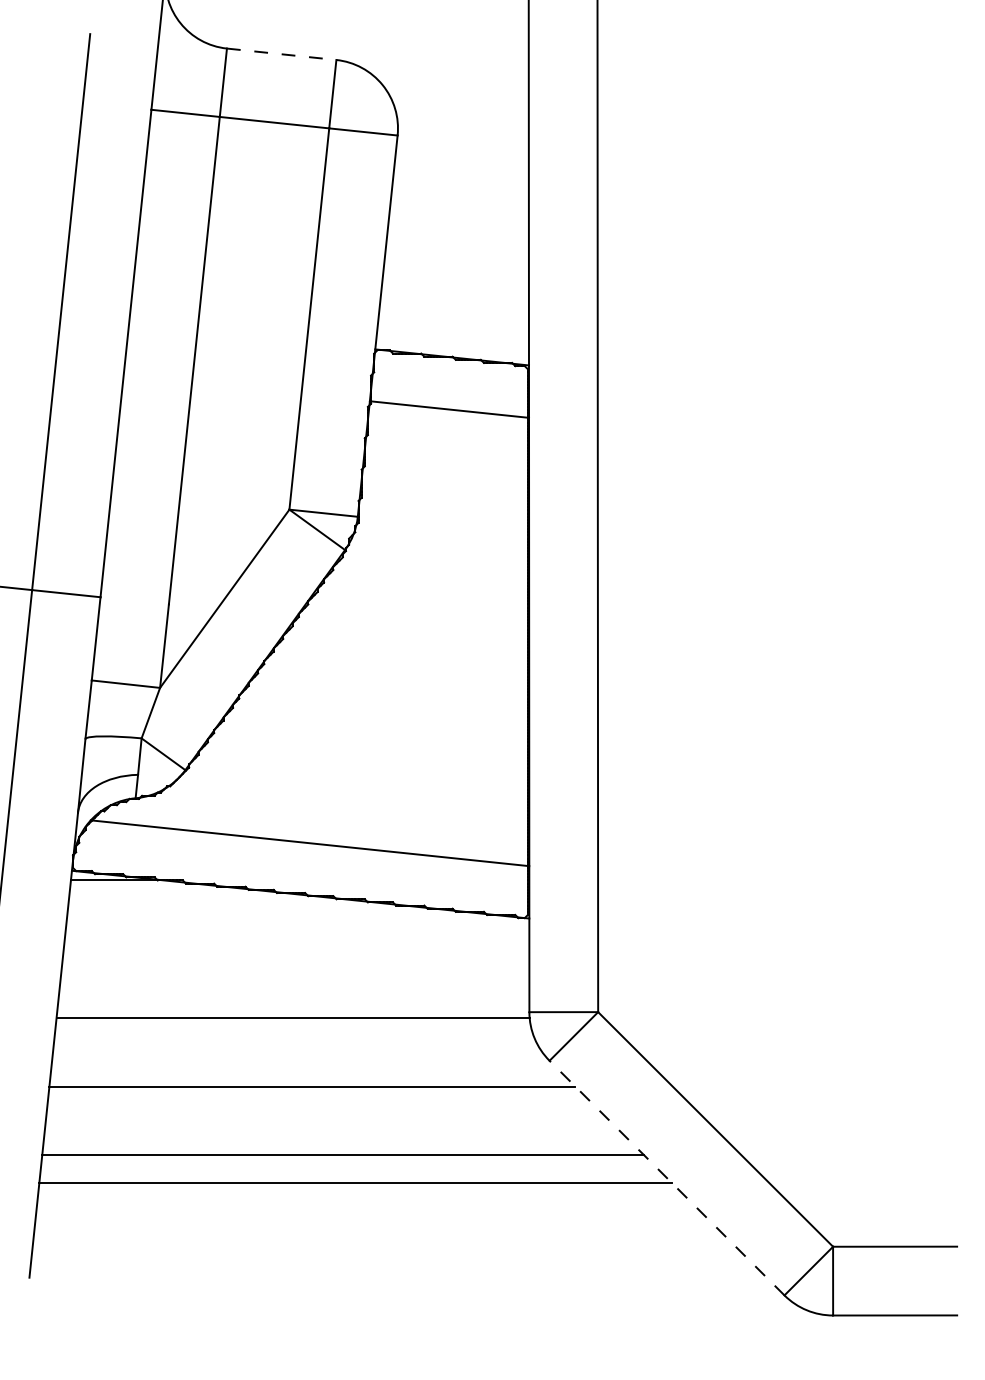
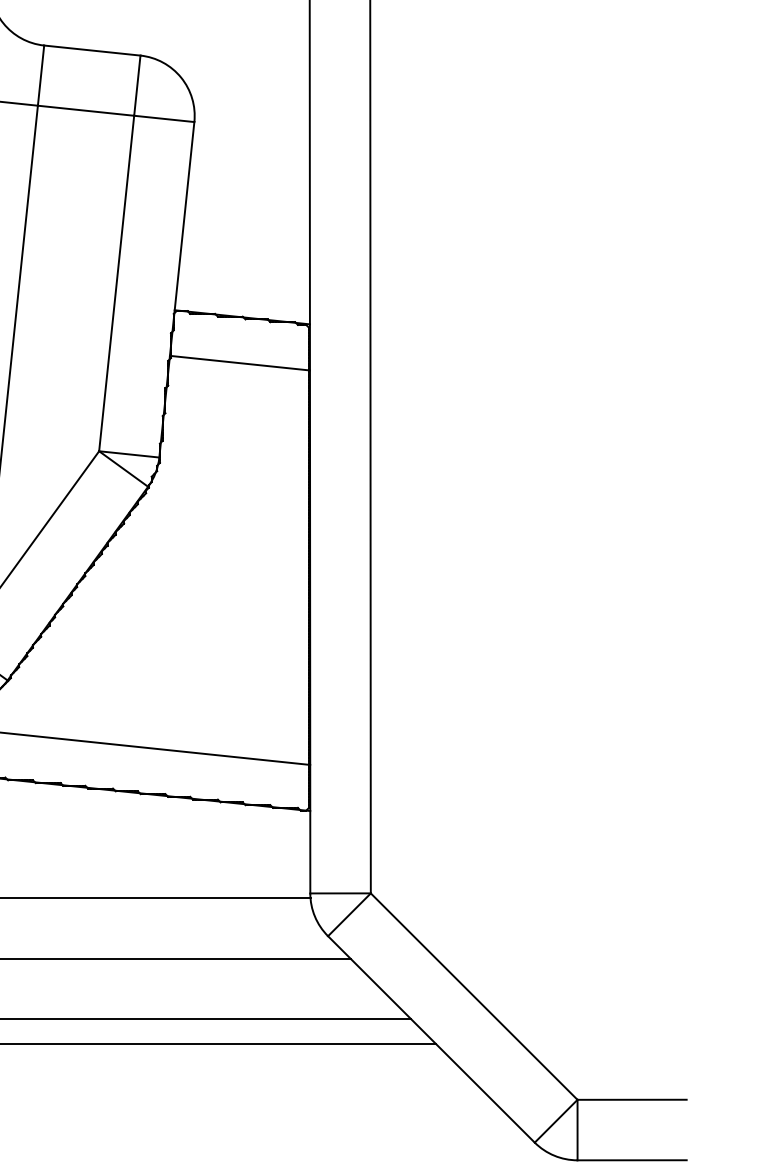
line: (282, 54) -> (93, 50), dashed -> solid
line: (666, 1177) -> (430, 1038), dashed -> solid

